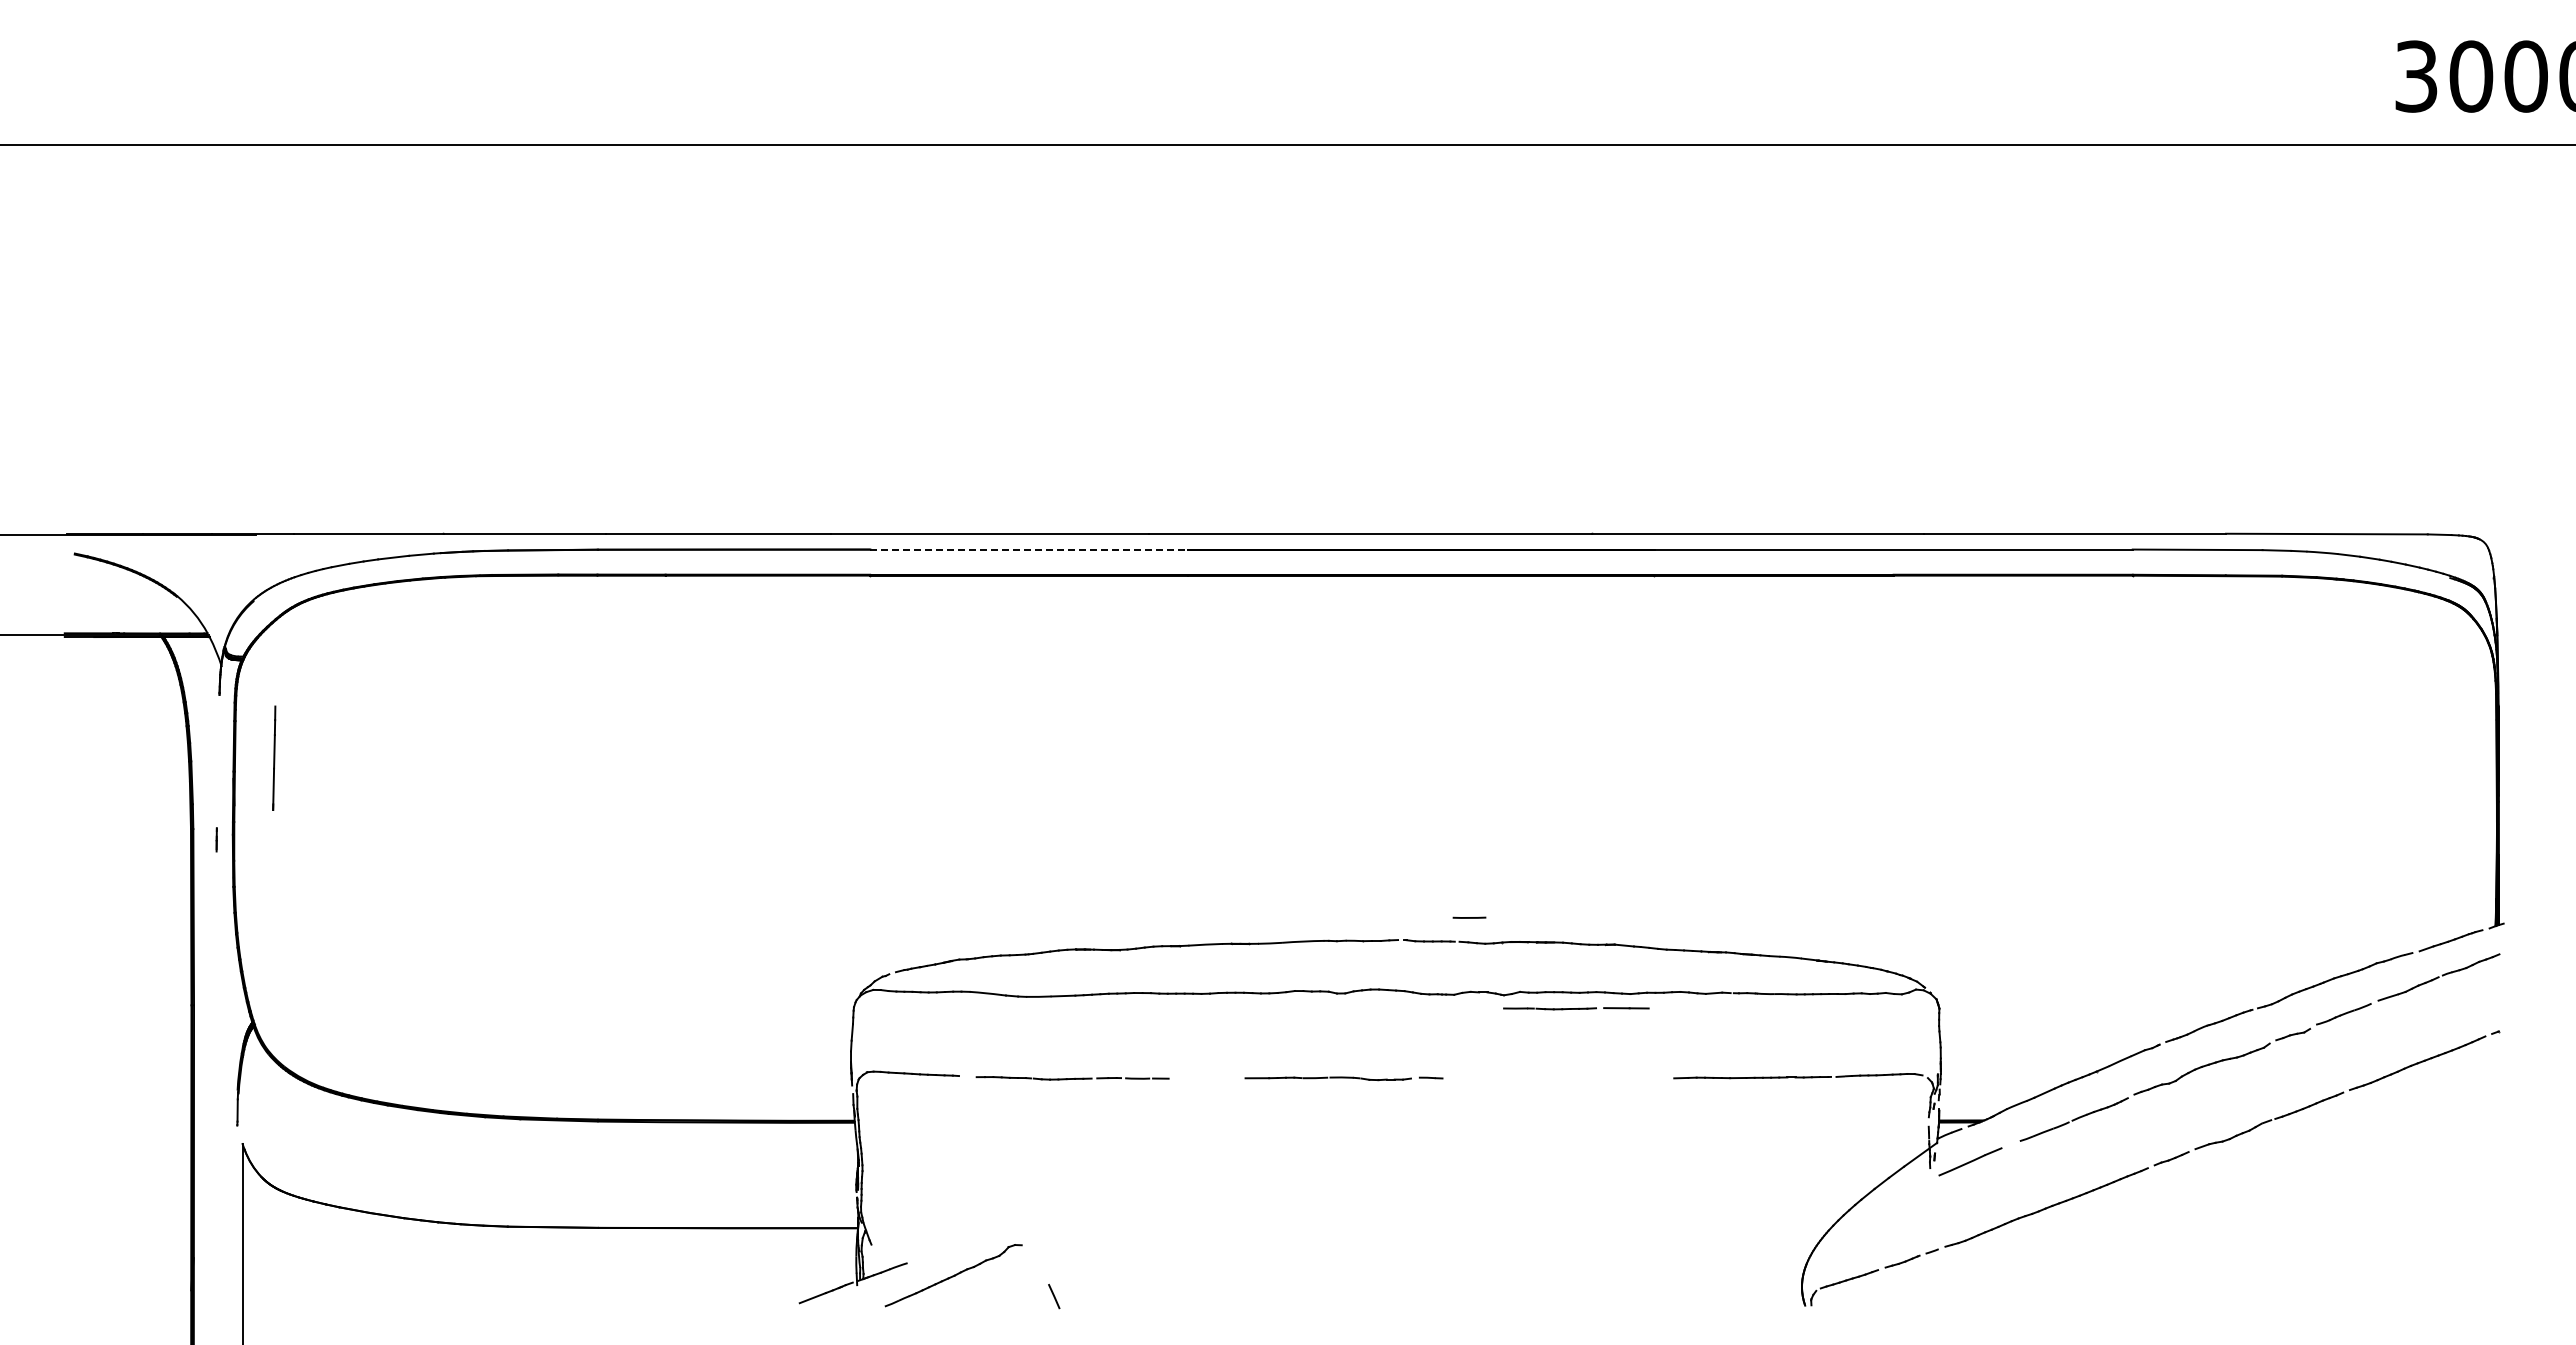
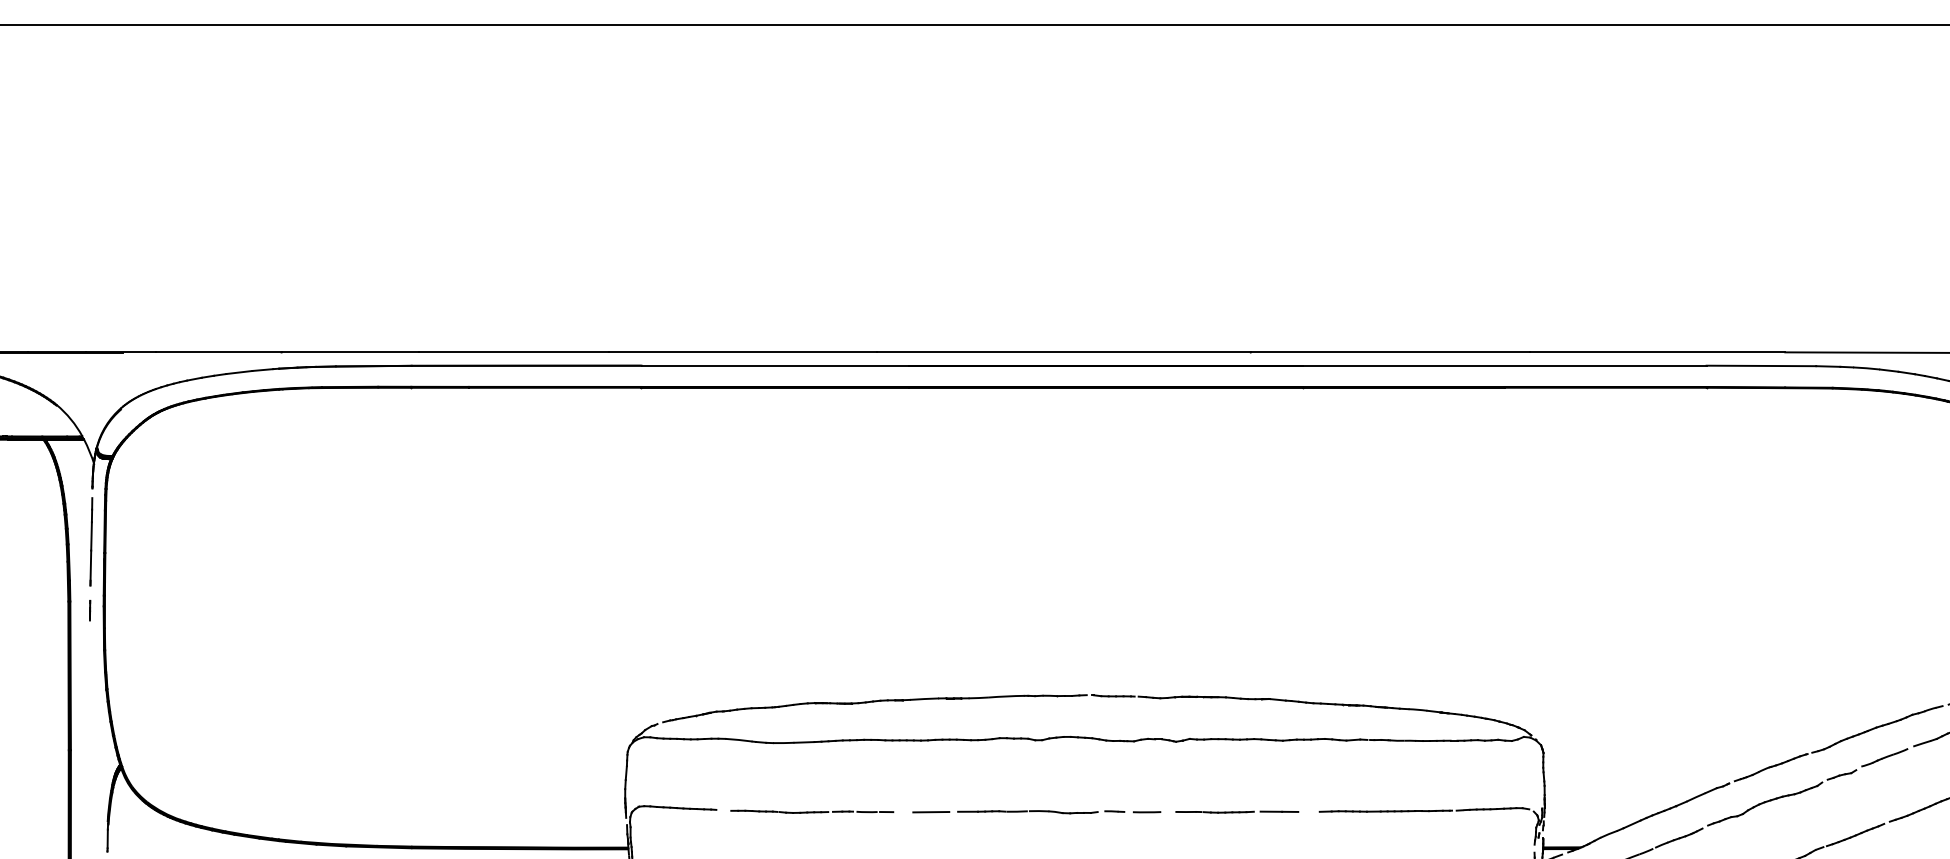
line: (1029, 549) -> (775, 365), dashed -> solid
line: (274, 757) -> (91, 541), moved
line: (1469, 917) -> (1147, 811), moved
line: (1576, 1008) -> (1237, 811), moved
line: (1213, 1078) -> (931, 811), added

